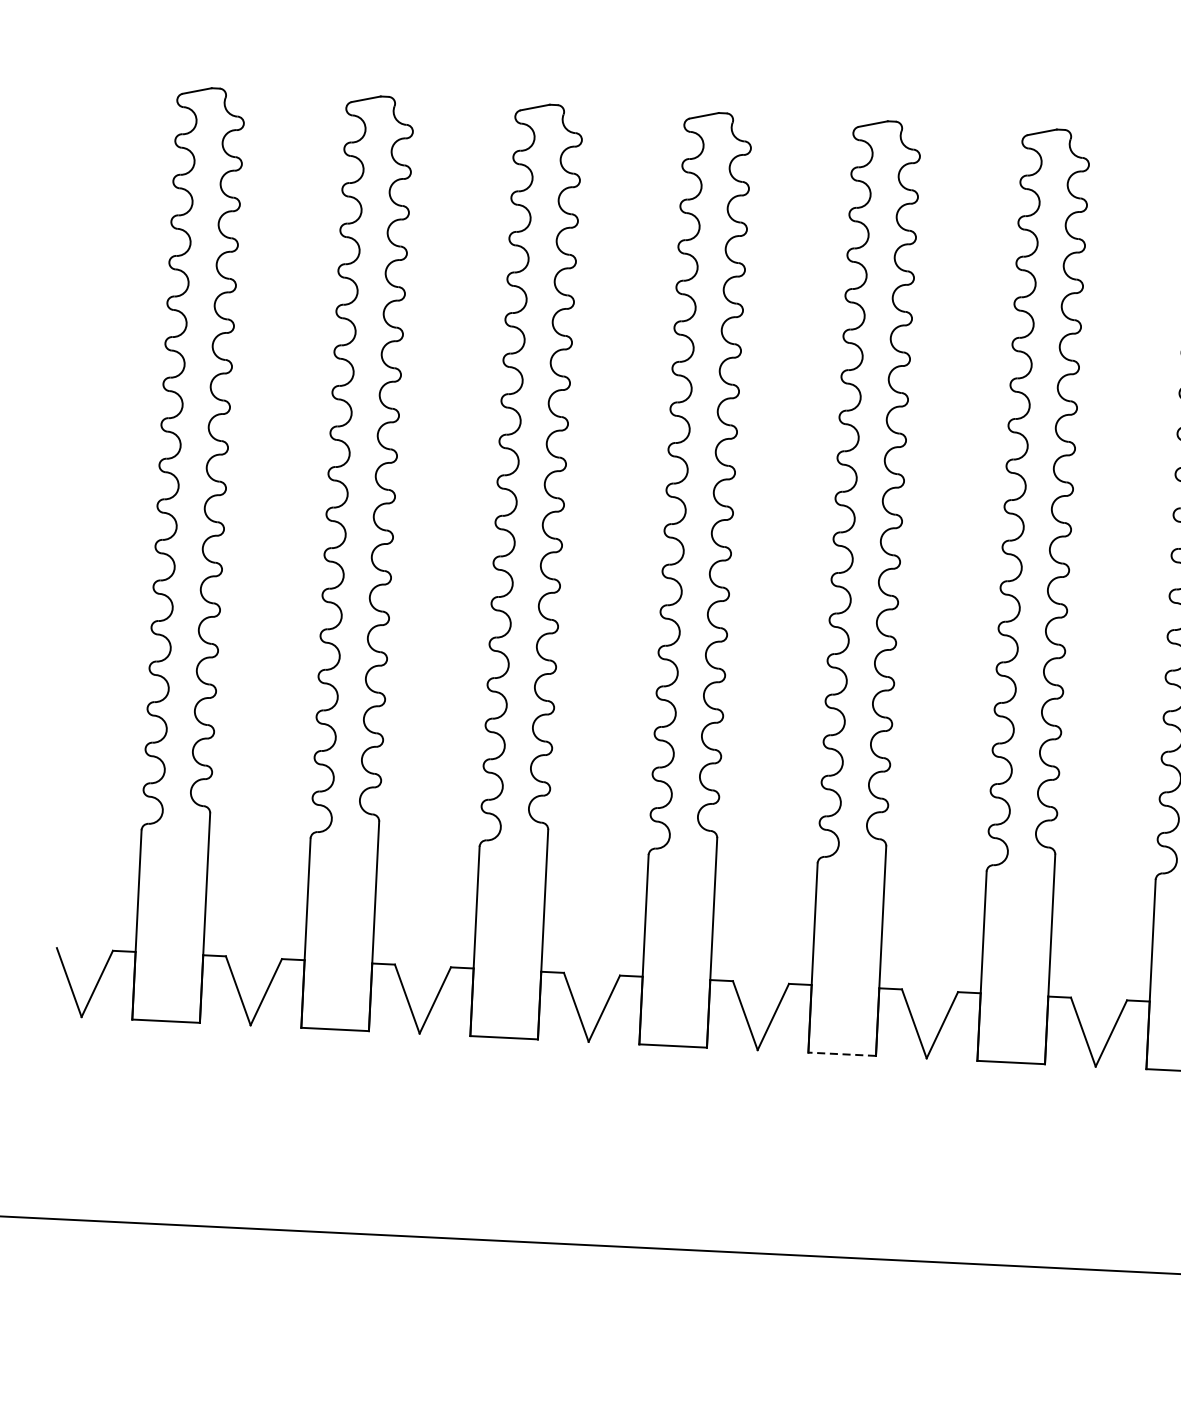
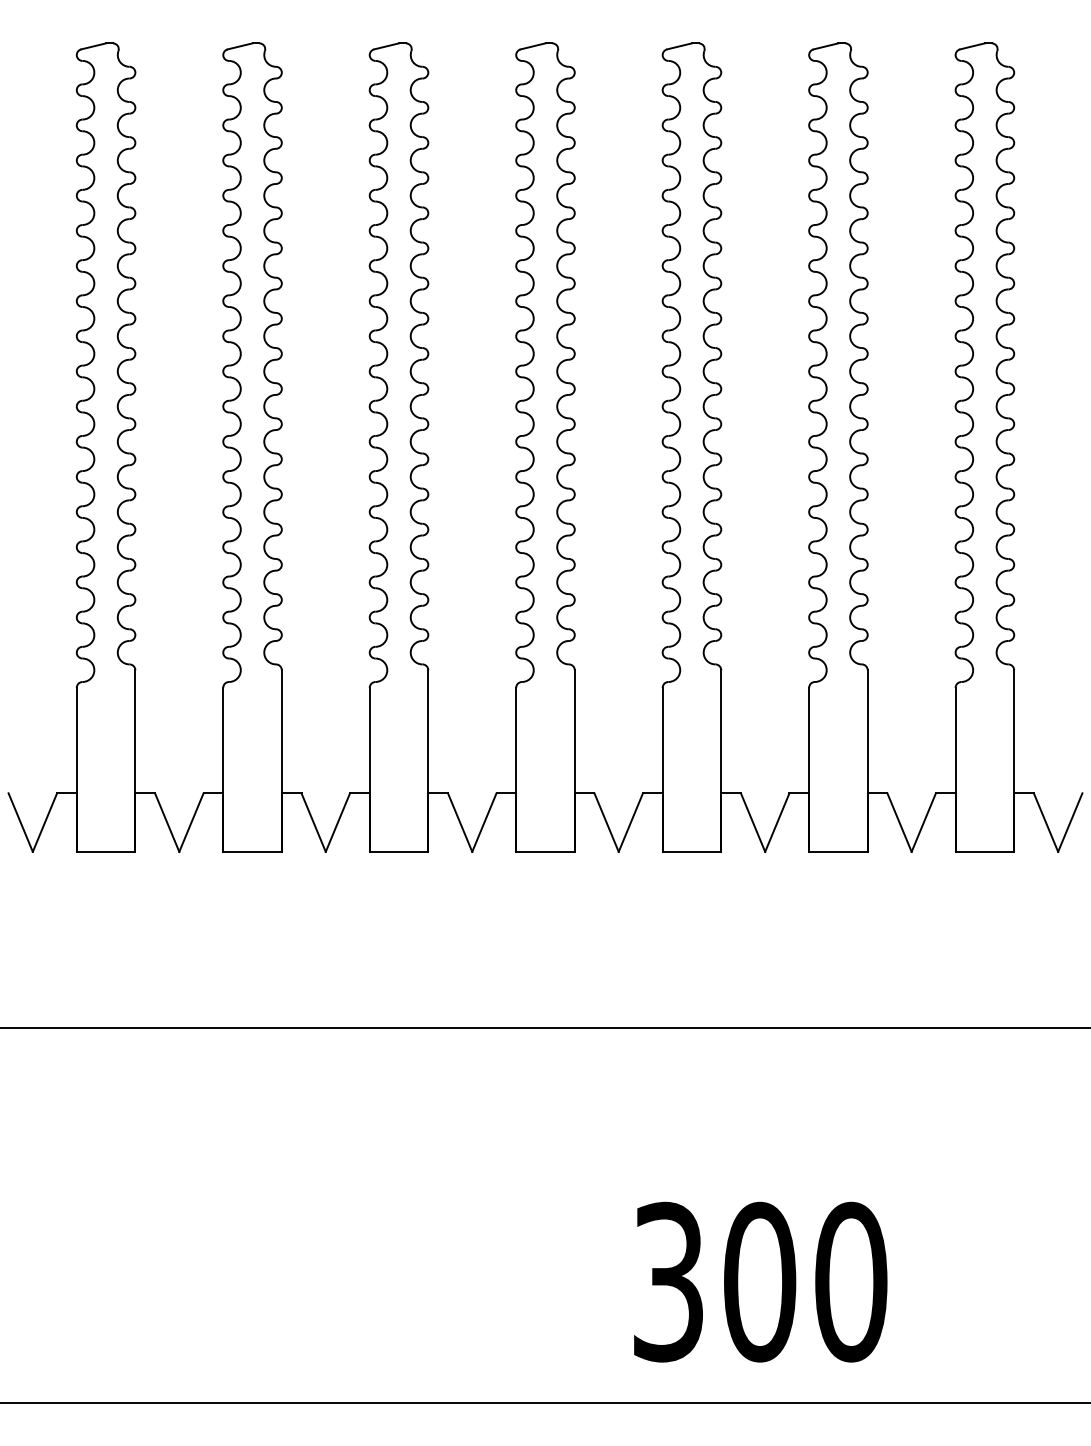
line: (841, 1053) -> (691, 851), dashed -> solid

